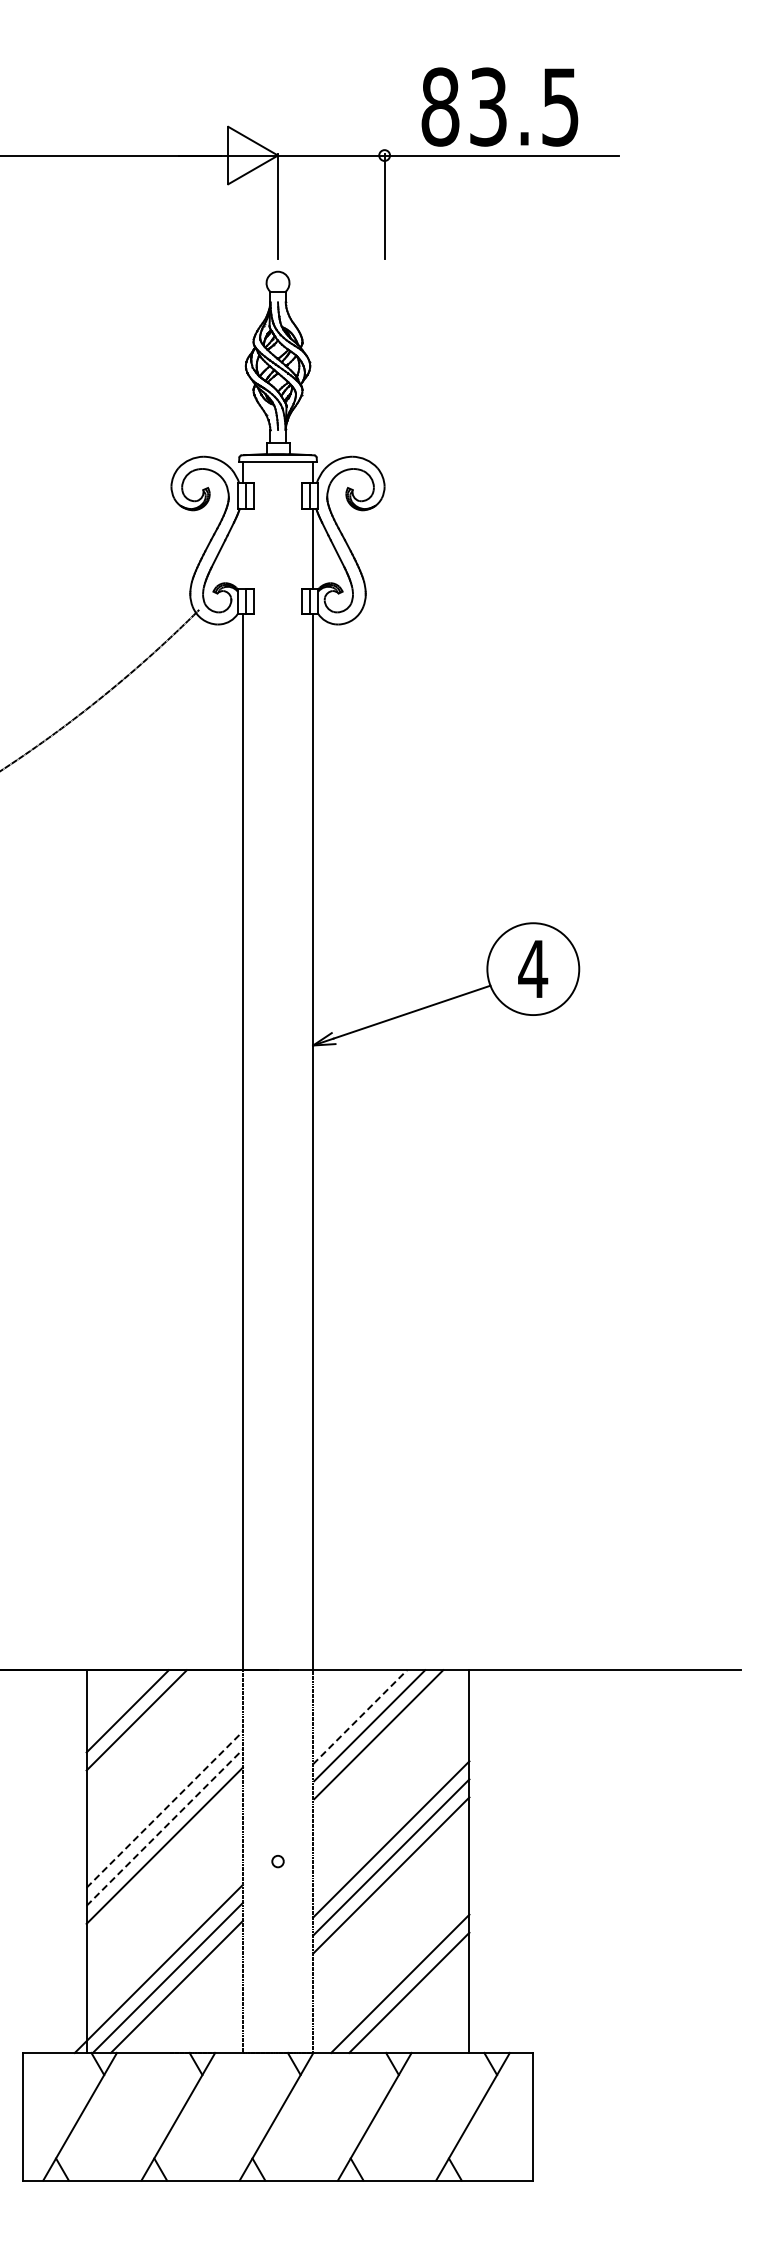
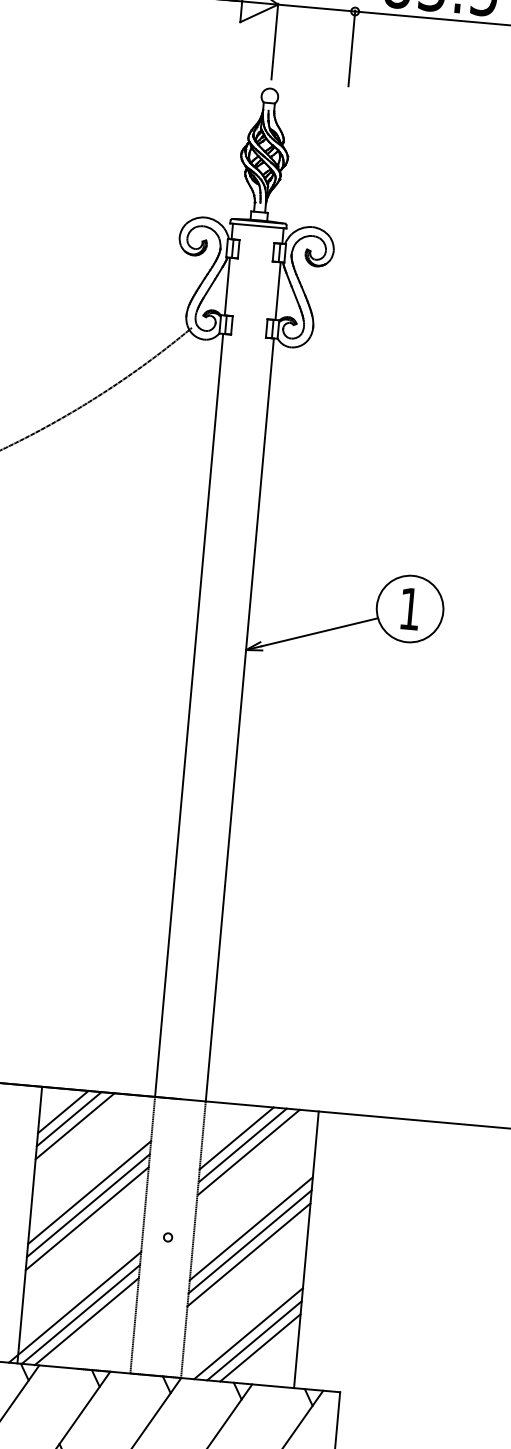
line: (242, 548) -> (227, 286), added
text: (533, 968) -> (410, 608), 4 -> 1
line: (118, 1702) -> (63, 1112), added
line: (360, 1717) -> (236, 1138), dashed -> solid
line: (164, 1809) -> (89, 1192), dashed -> solid
line: (164, 1827) -> (88, 1205), dashed -> solid
line: (418, 2001) -> (260, 1347), added

